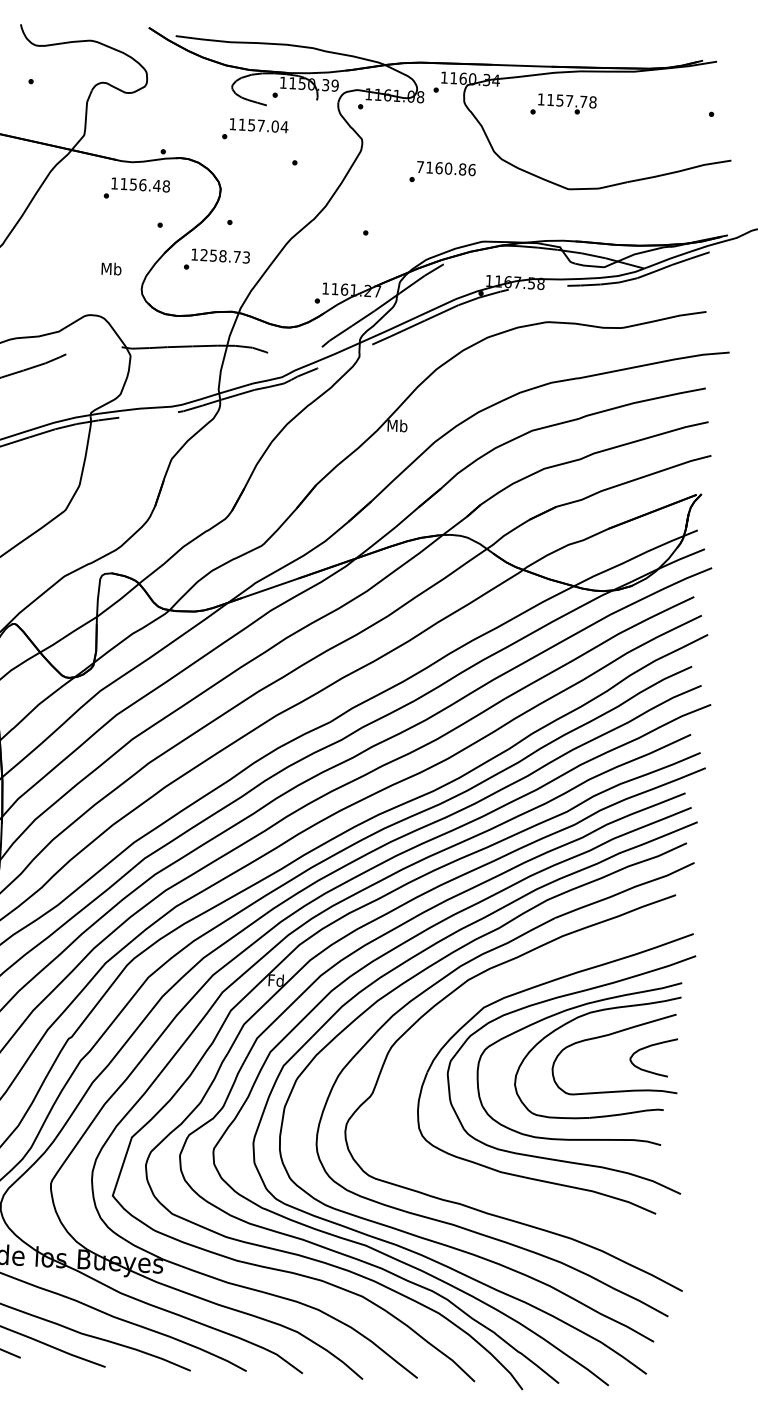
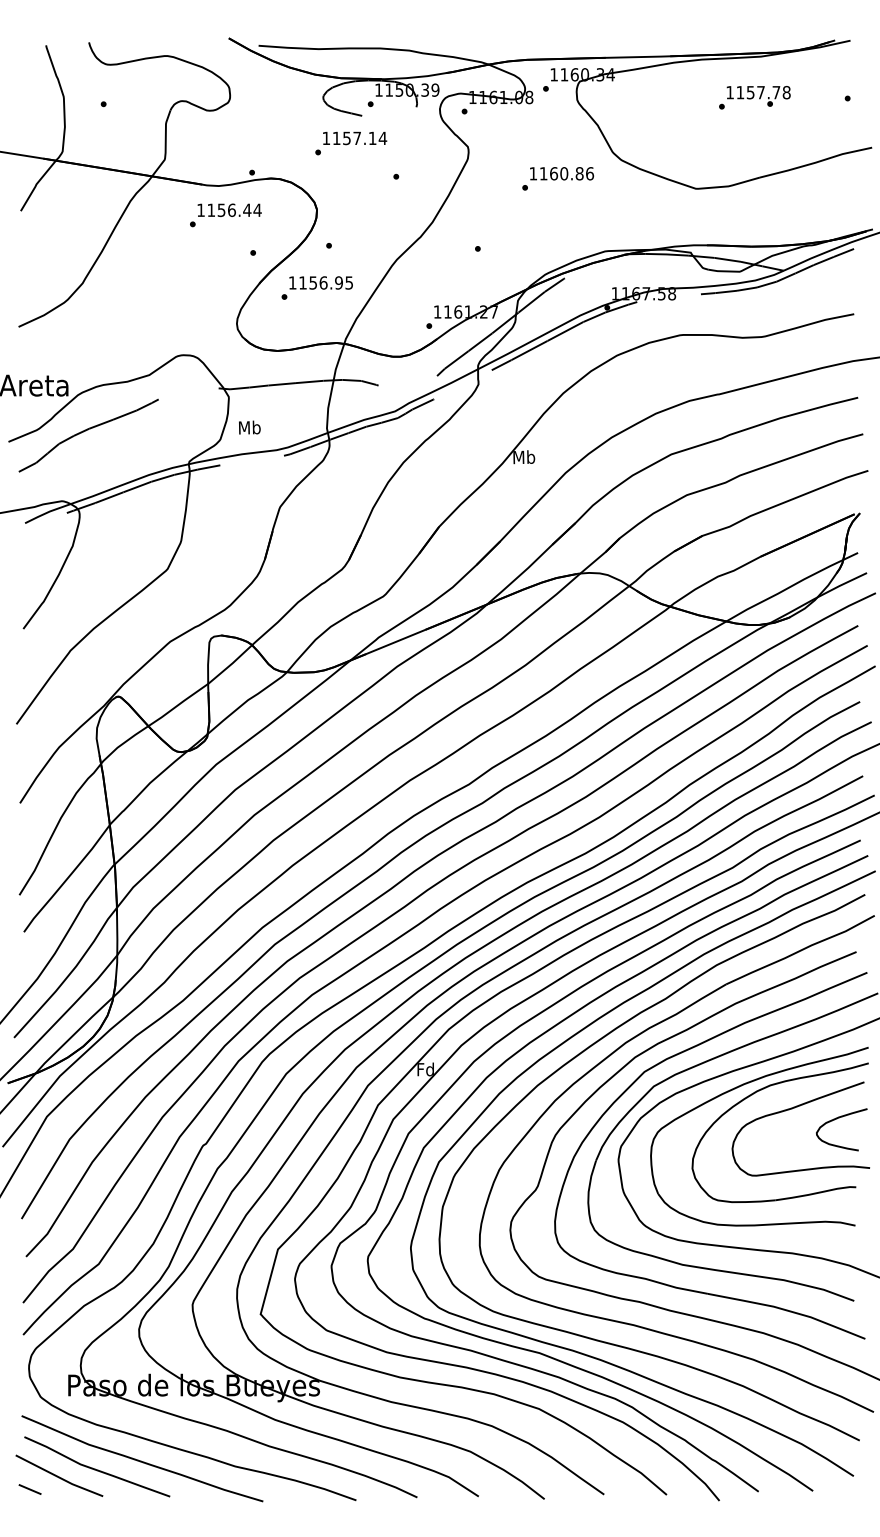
text: (563, 105) -> (754, 97), moved
text: (275, 126) -> (372, 138), 1157.04 -> 1157.14
text: (420, 166) -> (533, 173), 7160.86 -> 1160.86
text: (166, 186) -> (257, 210), 1156.48 -> 1156.44
text: (225, 255) -> (326, 282), 1258.73 -> 1156.95
text: (111, 268) -> (249, 427), moved
part: (487, 989) -> (656, 1066), added

